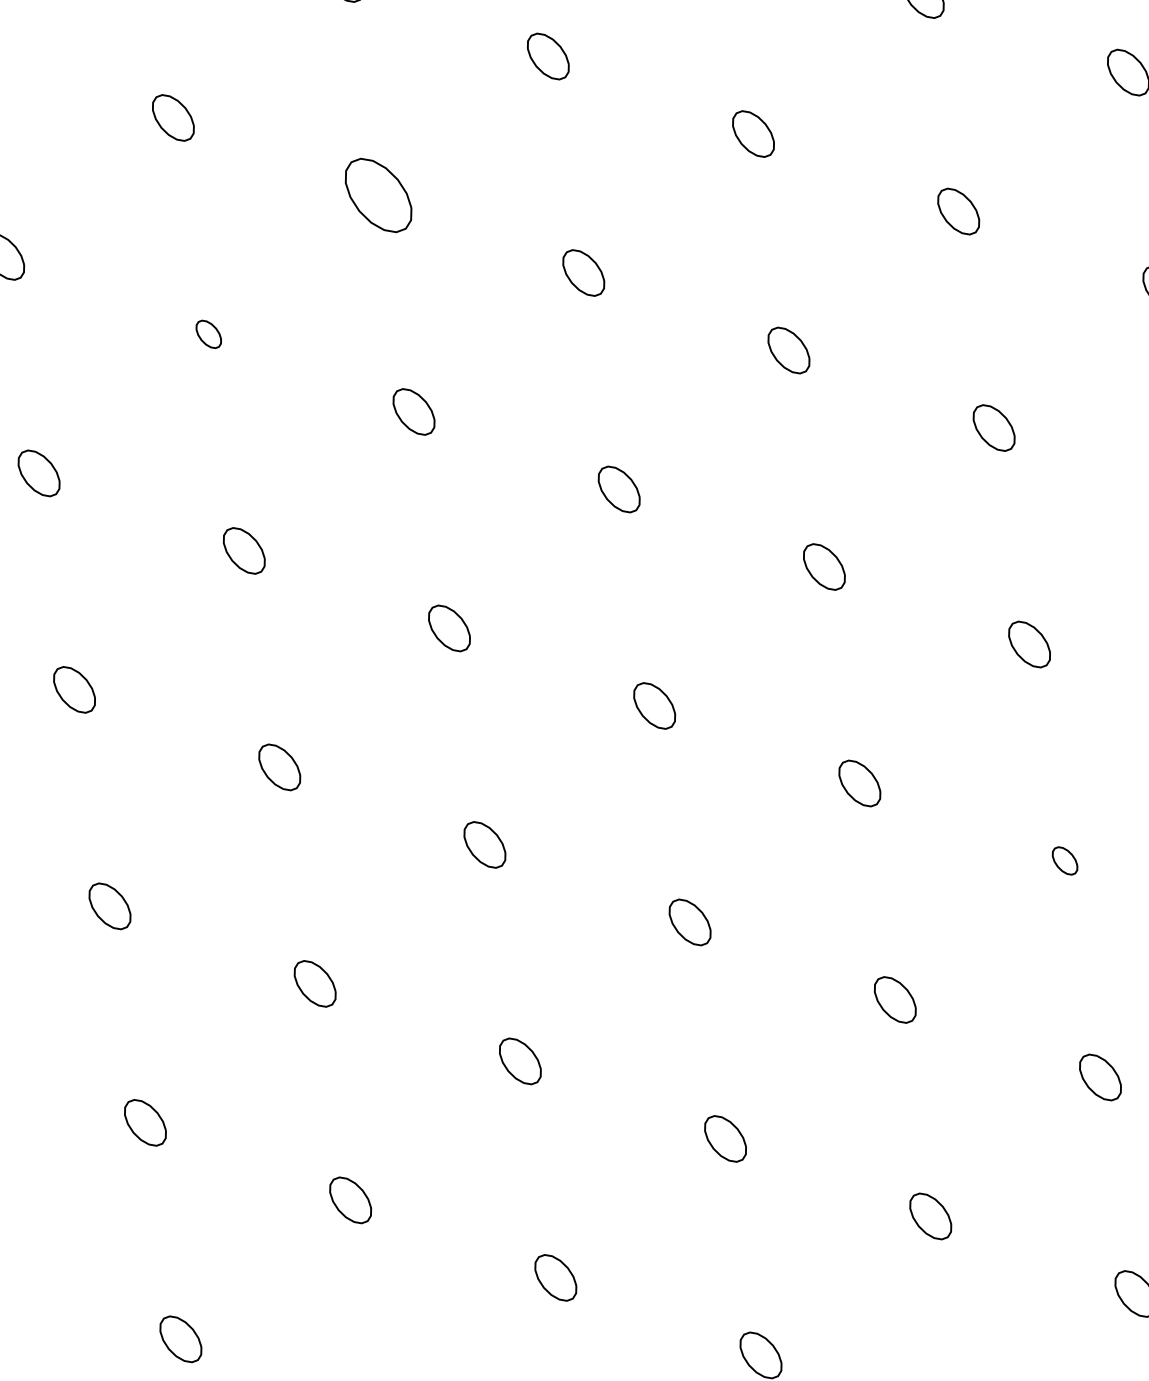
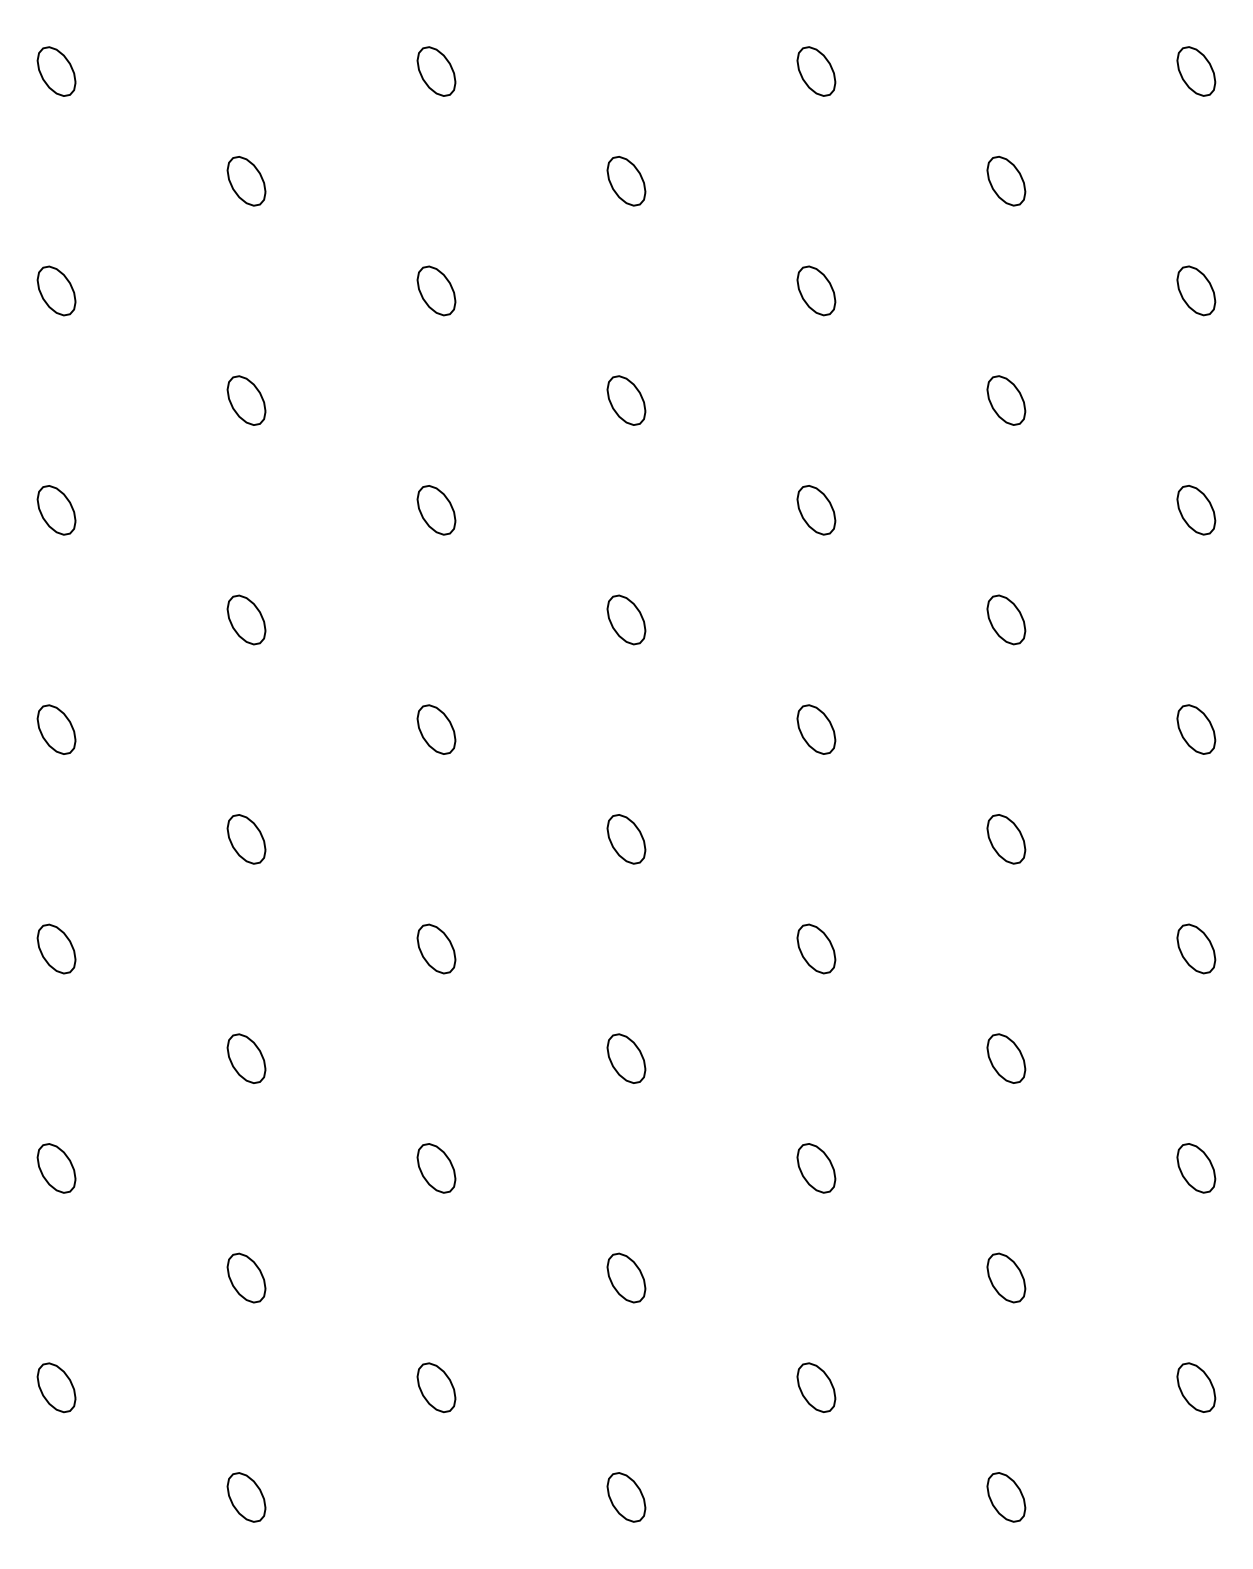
part: (378, 195) -> (436, 290), size x0.62
part: (208, 334) -> (246, 400), size x1.67
part: (1065, 860) -> (1006, 1058), size x1.67

